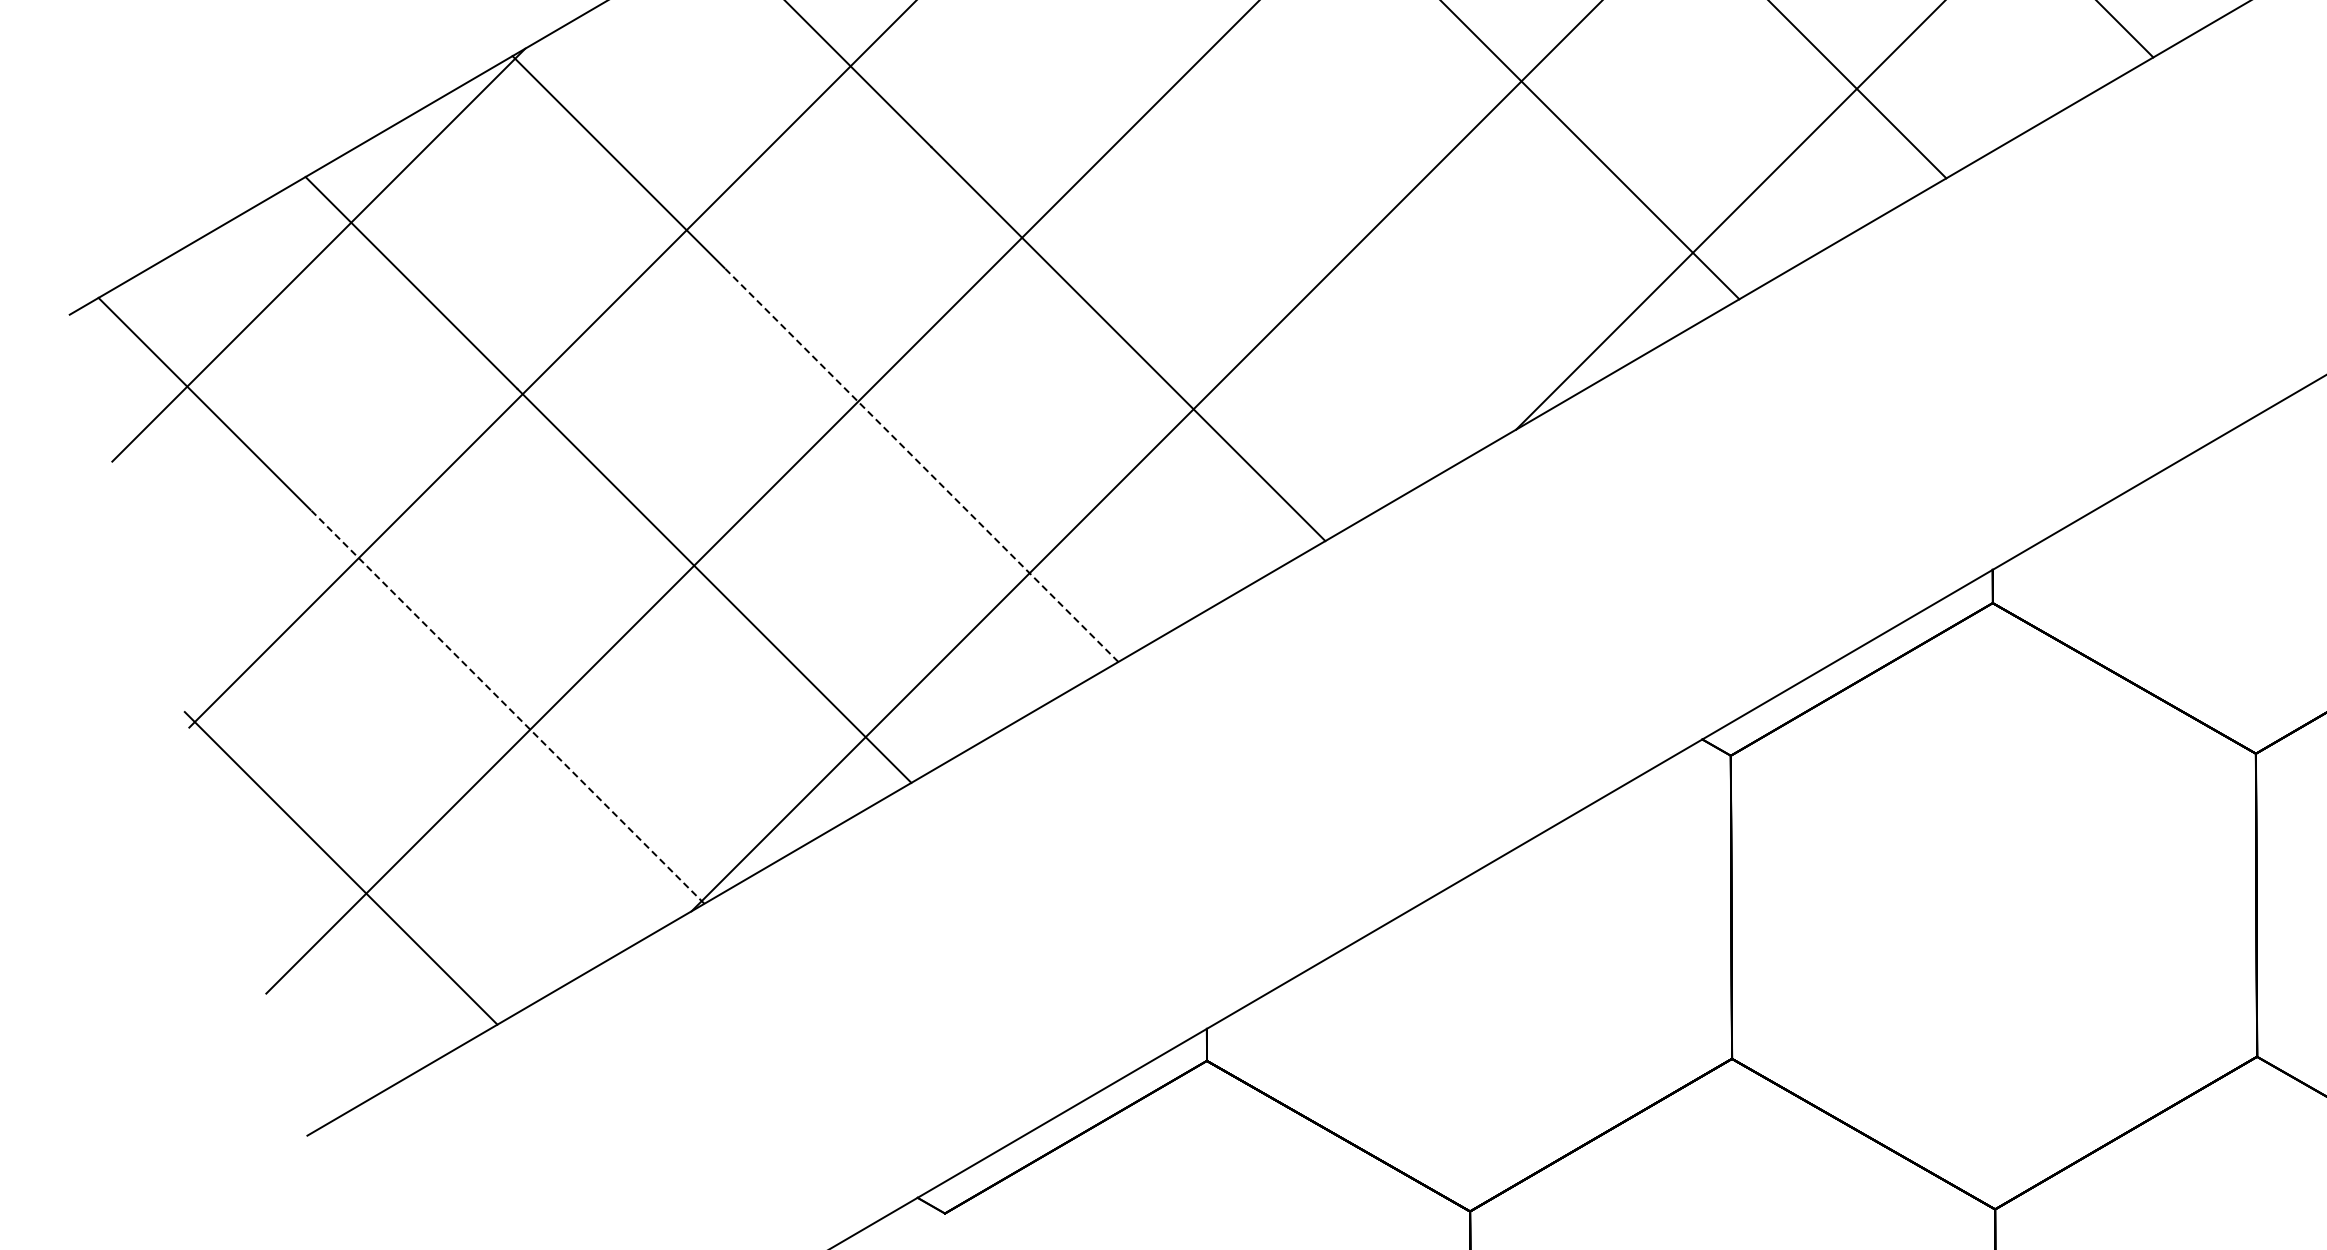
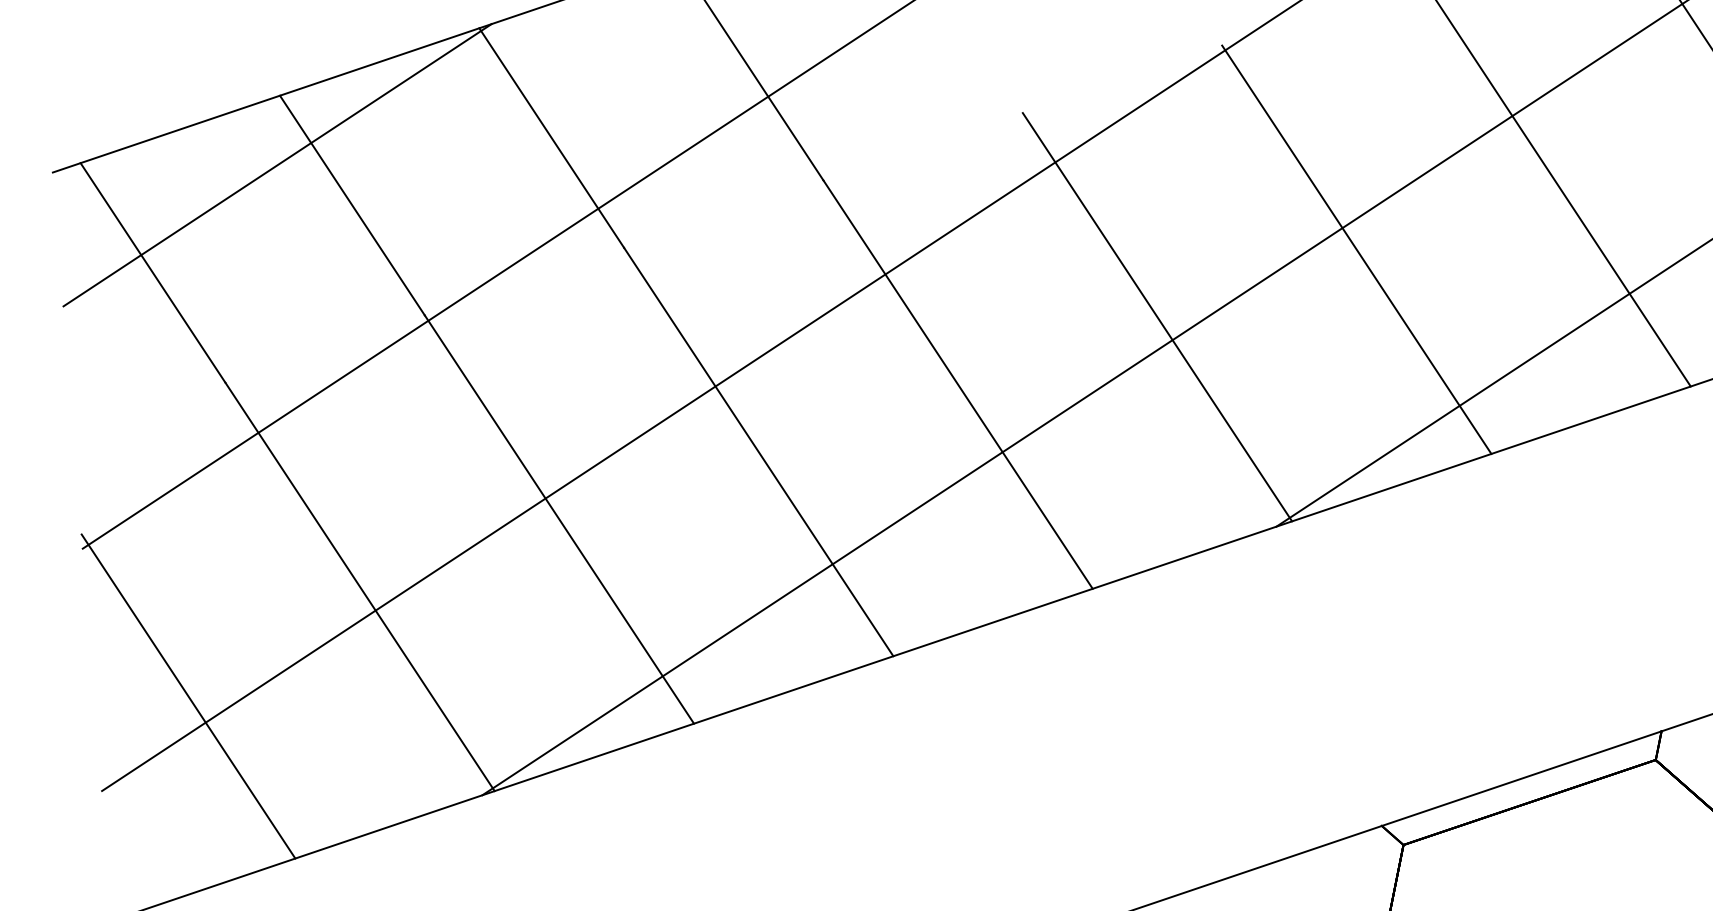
line: (1335, 223) -> (1157, 317), added
line: (921, 464) -> (758, 451), dashed -> solid
line: (507, 706) -> (360, 586), dashed -> solid

